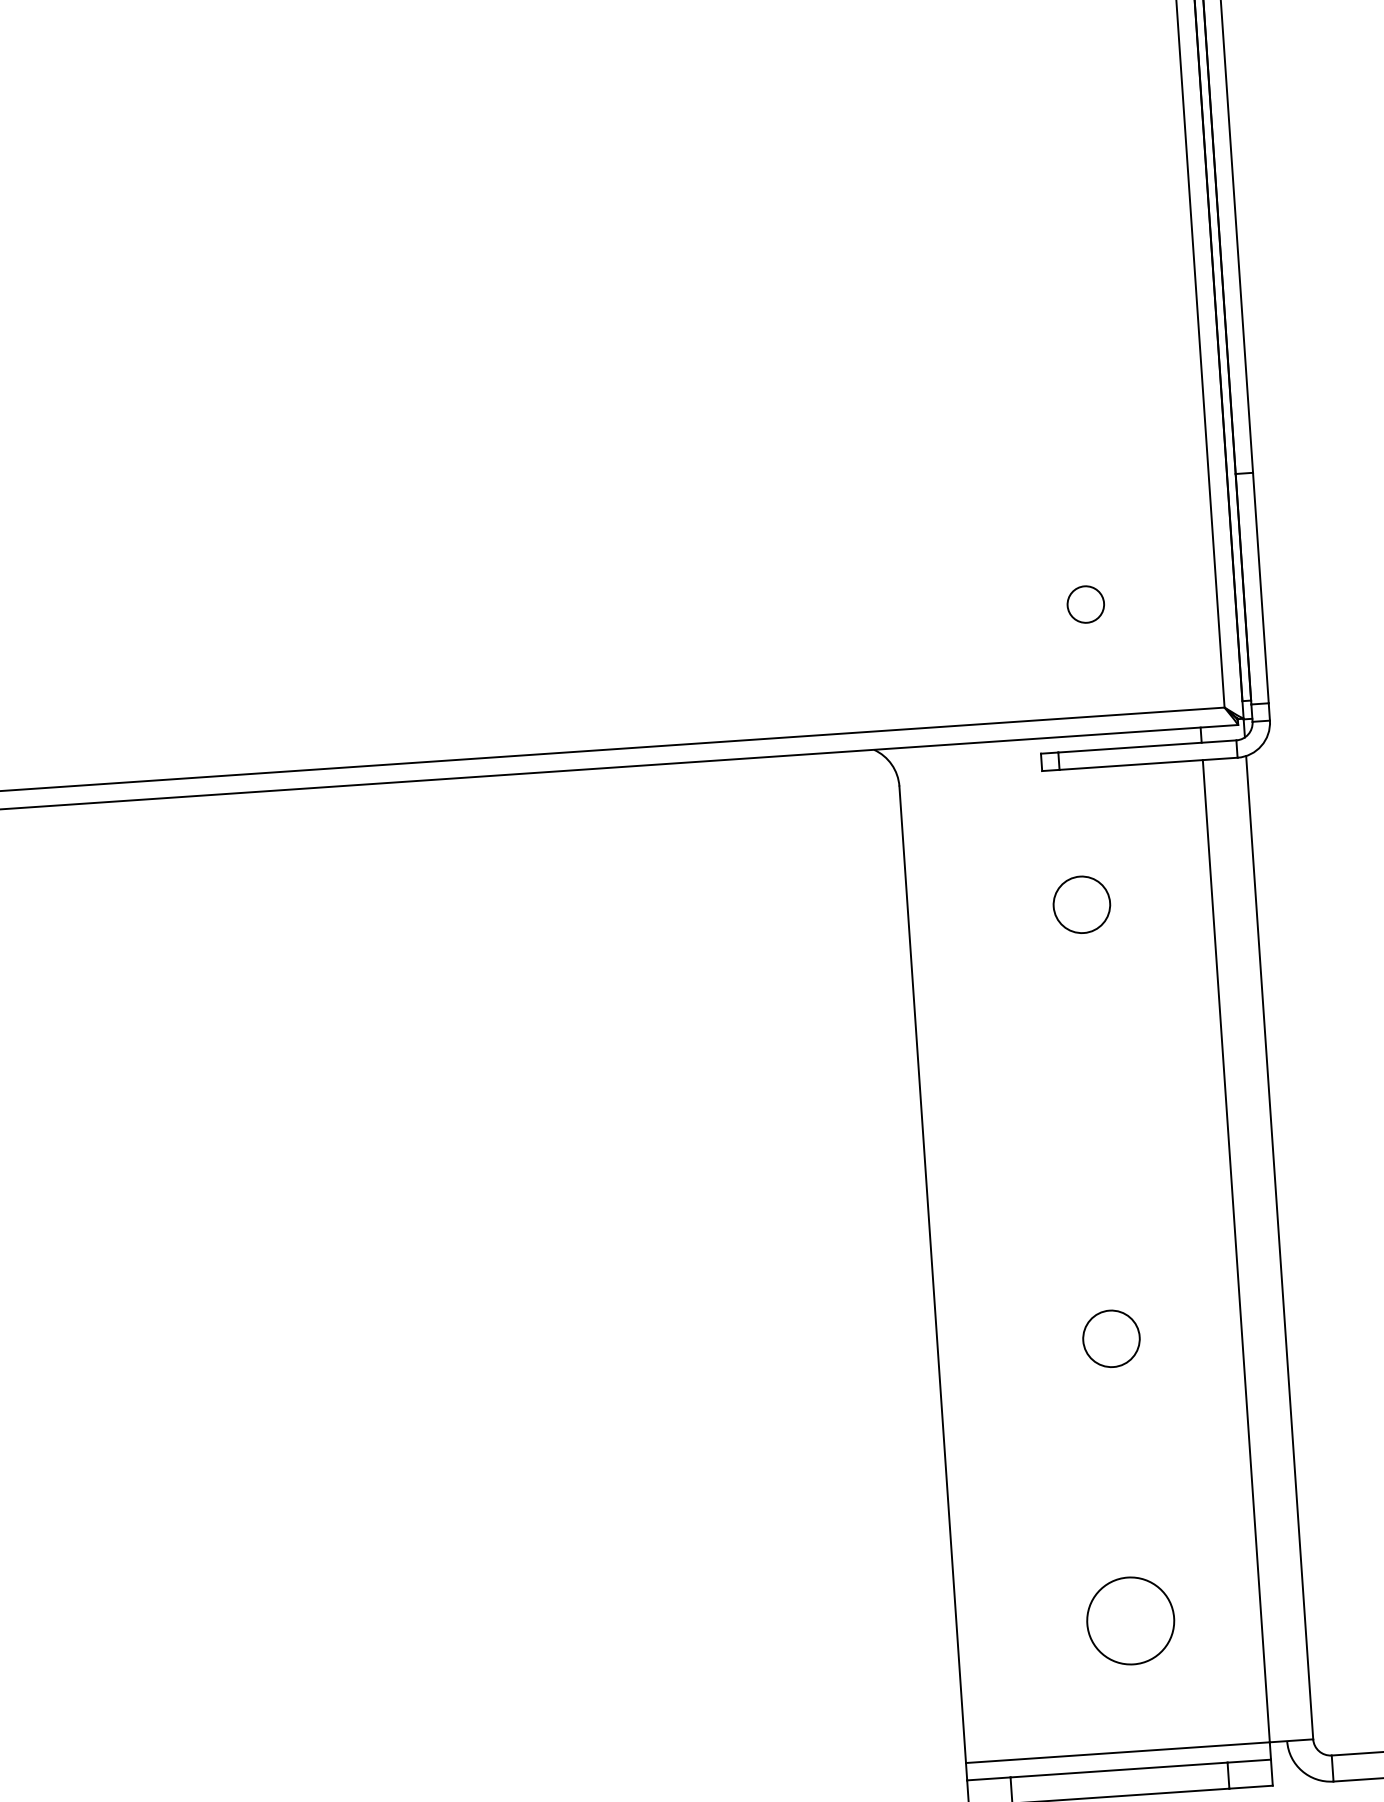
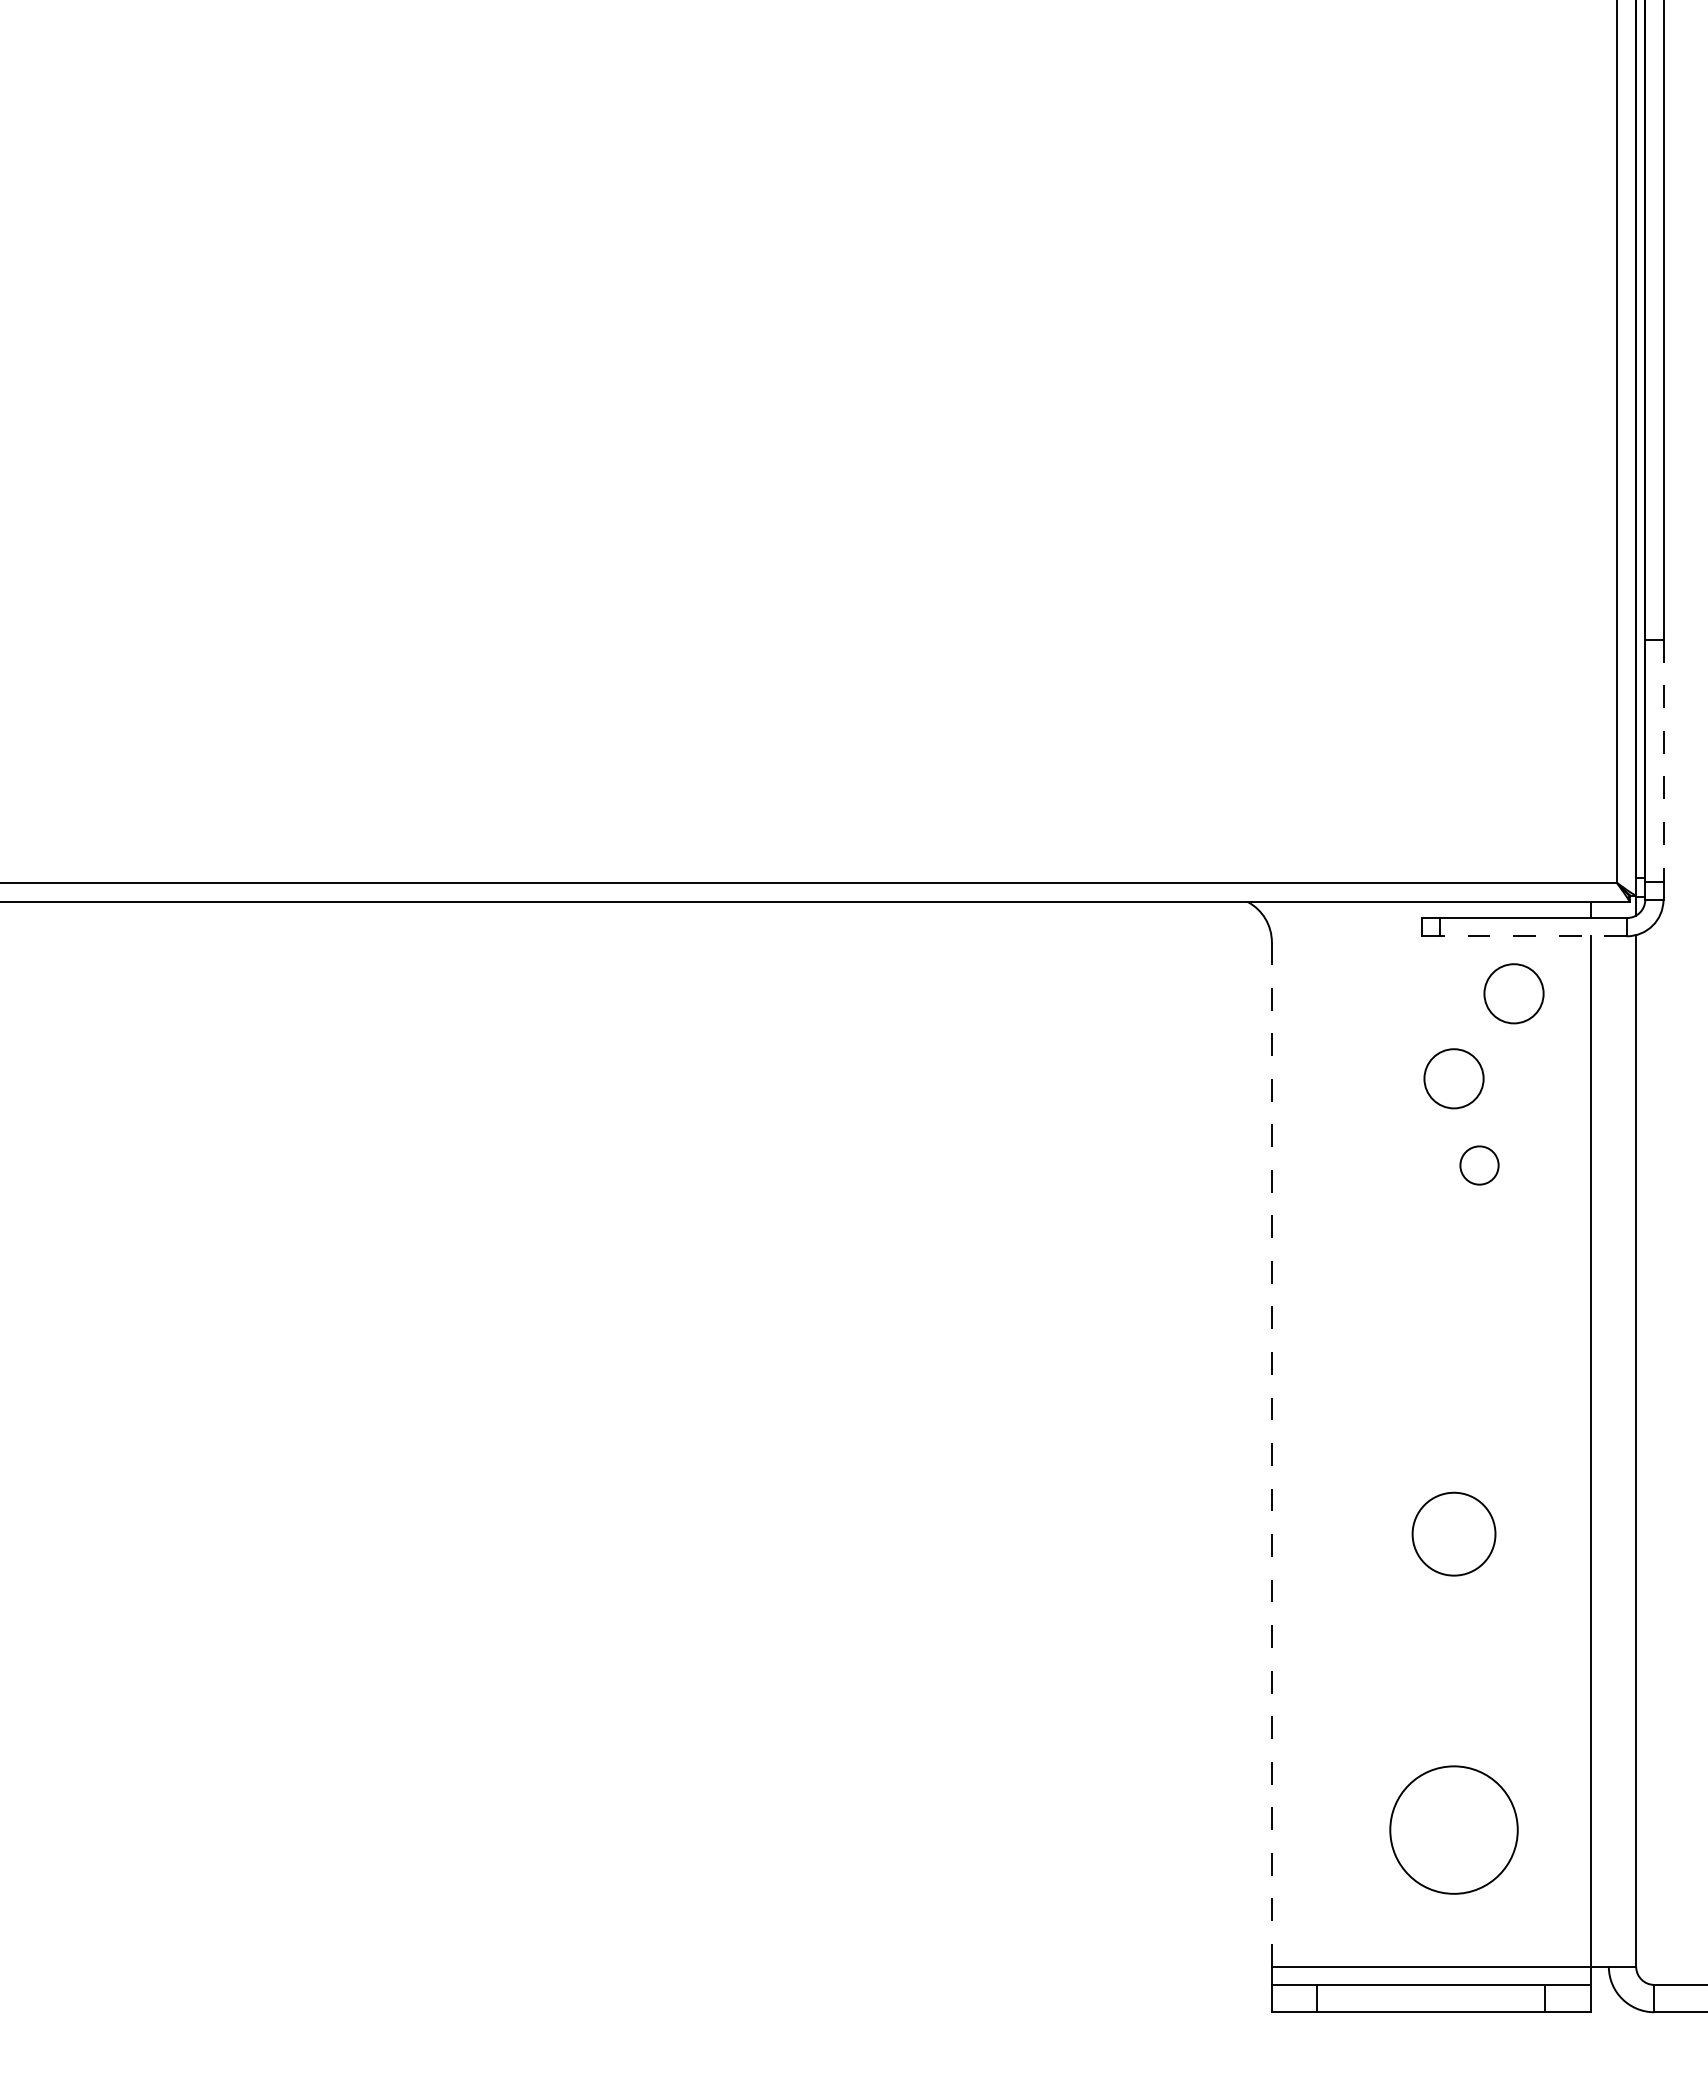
line: (1260, 587) -> (1663, 760), solid -> dashed
circle: (1085, 604) -> (1479, 1165), moved
line: (1148, 764) -> (1533, 936), solid -> dashed
circle: (1133, 819) -> (1513, 993), added
line: (932, 1274) -> (1271, 1454), solid -> dashed
circle: (1110, 1338) -> (1453, 1533), size x1.4
circle: (1130, 1620) -> (1453, 1829), size x1.4

